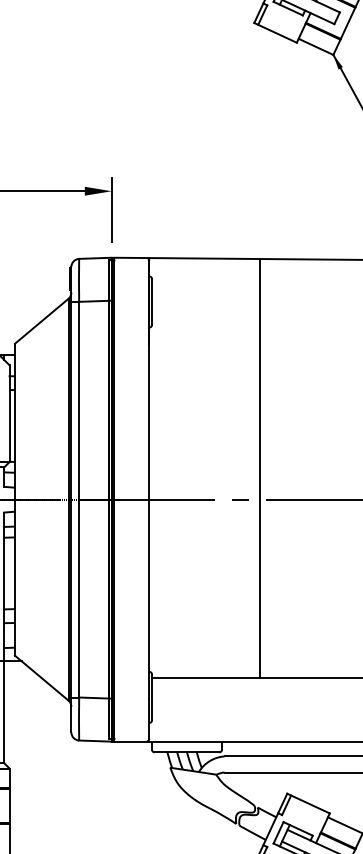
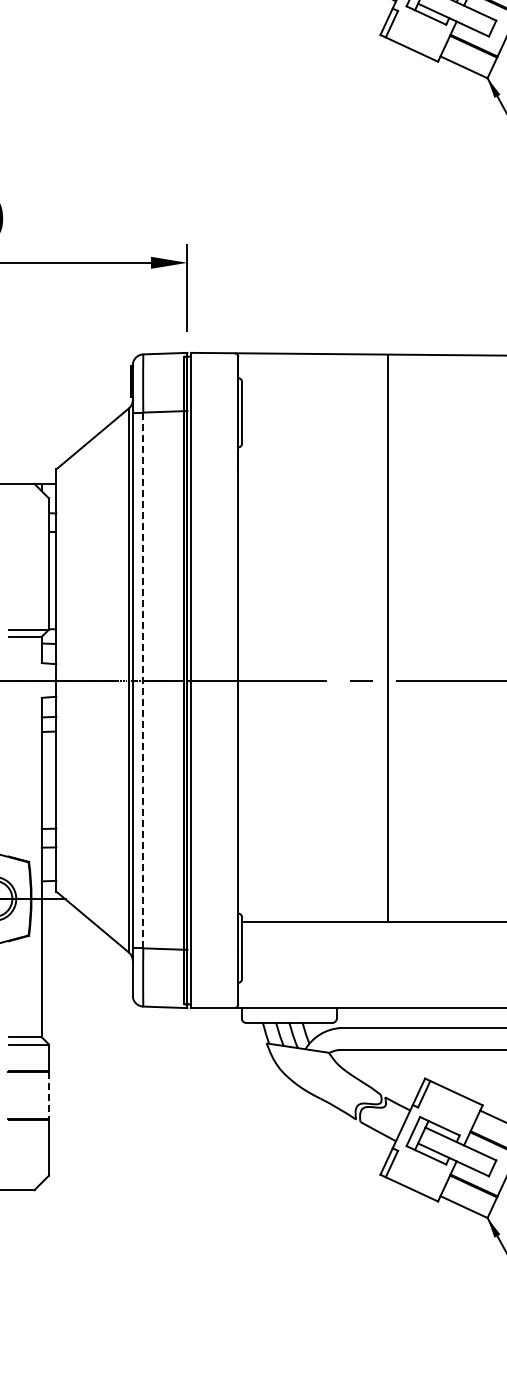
line: (79, 499) -> (143, 680), solid -> dashed
line: (9, 806) -> (49, 1095), solid -> dashed

